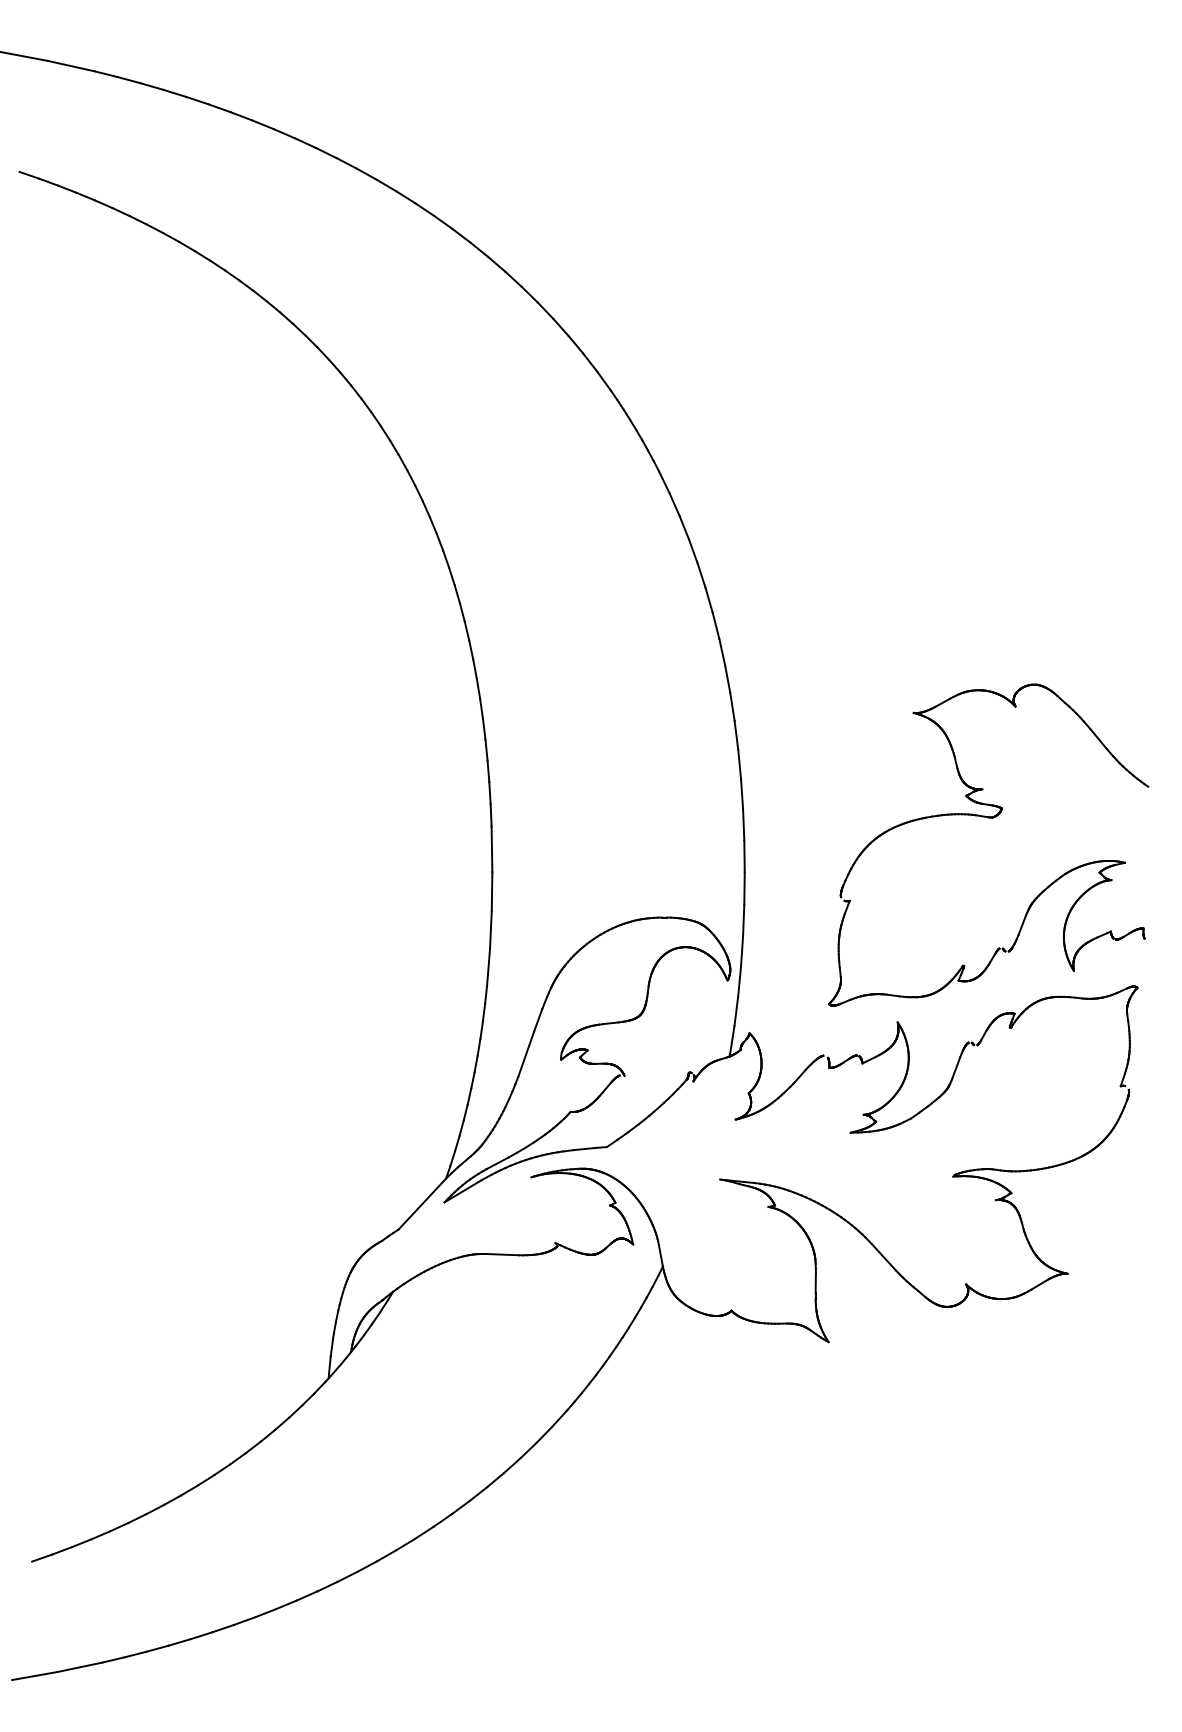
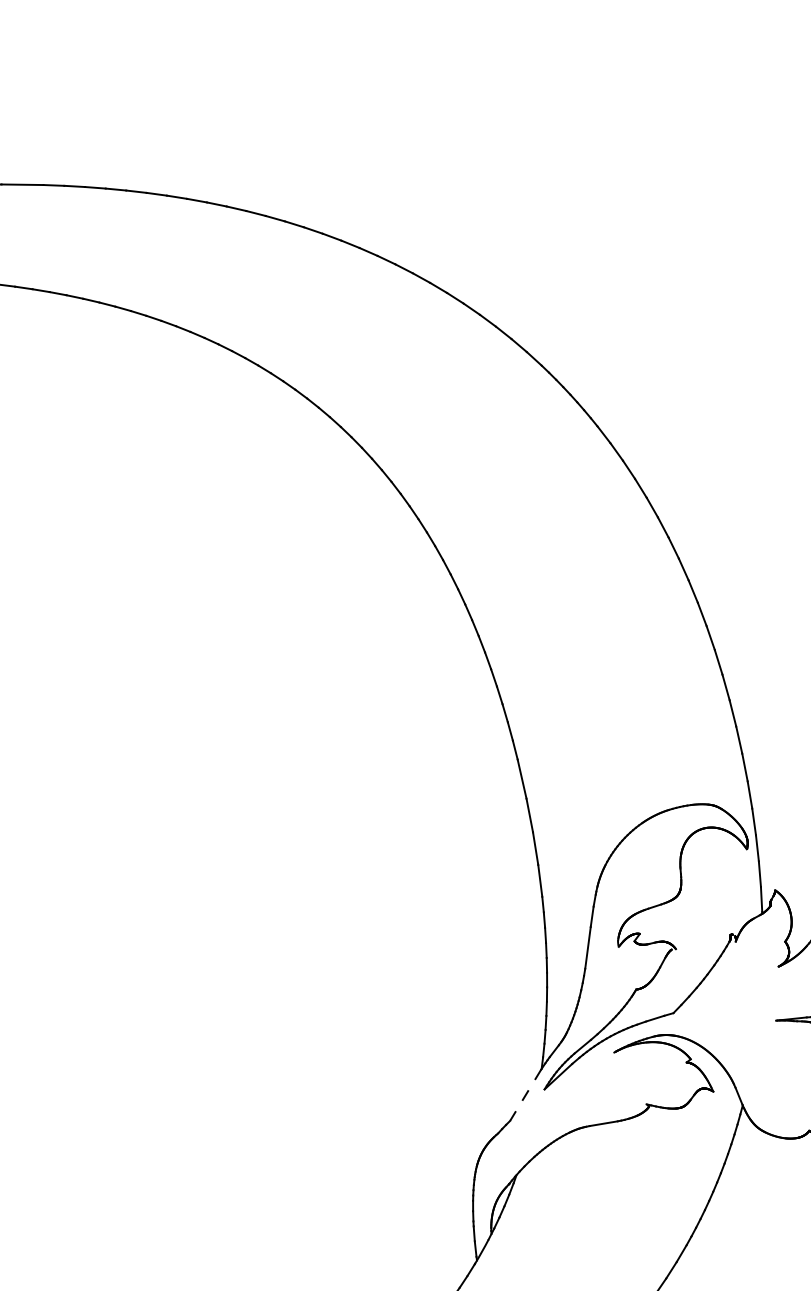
line: (421, 1204) -> (525, 1095), solid -> dashed

